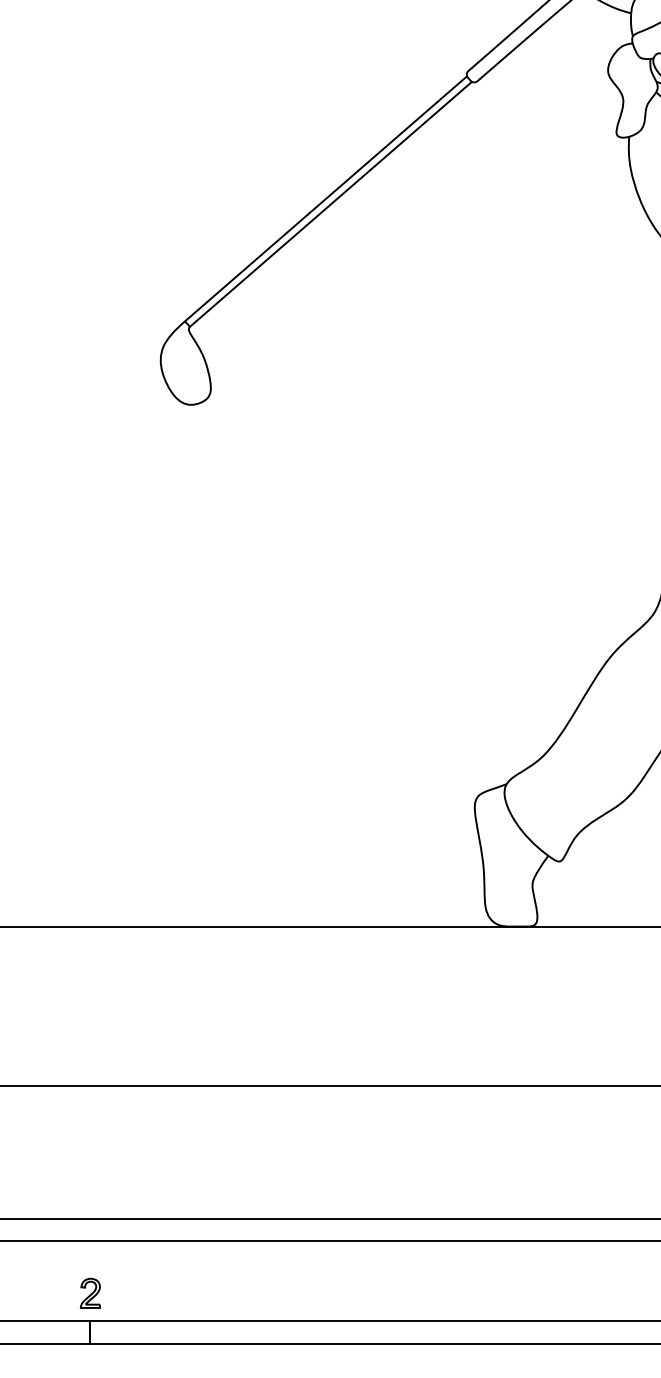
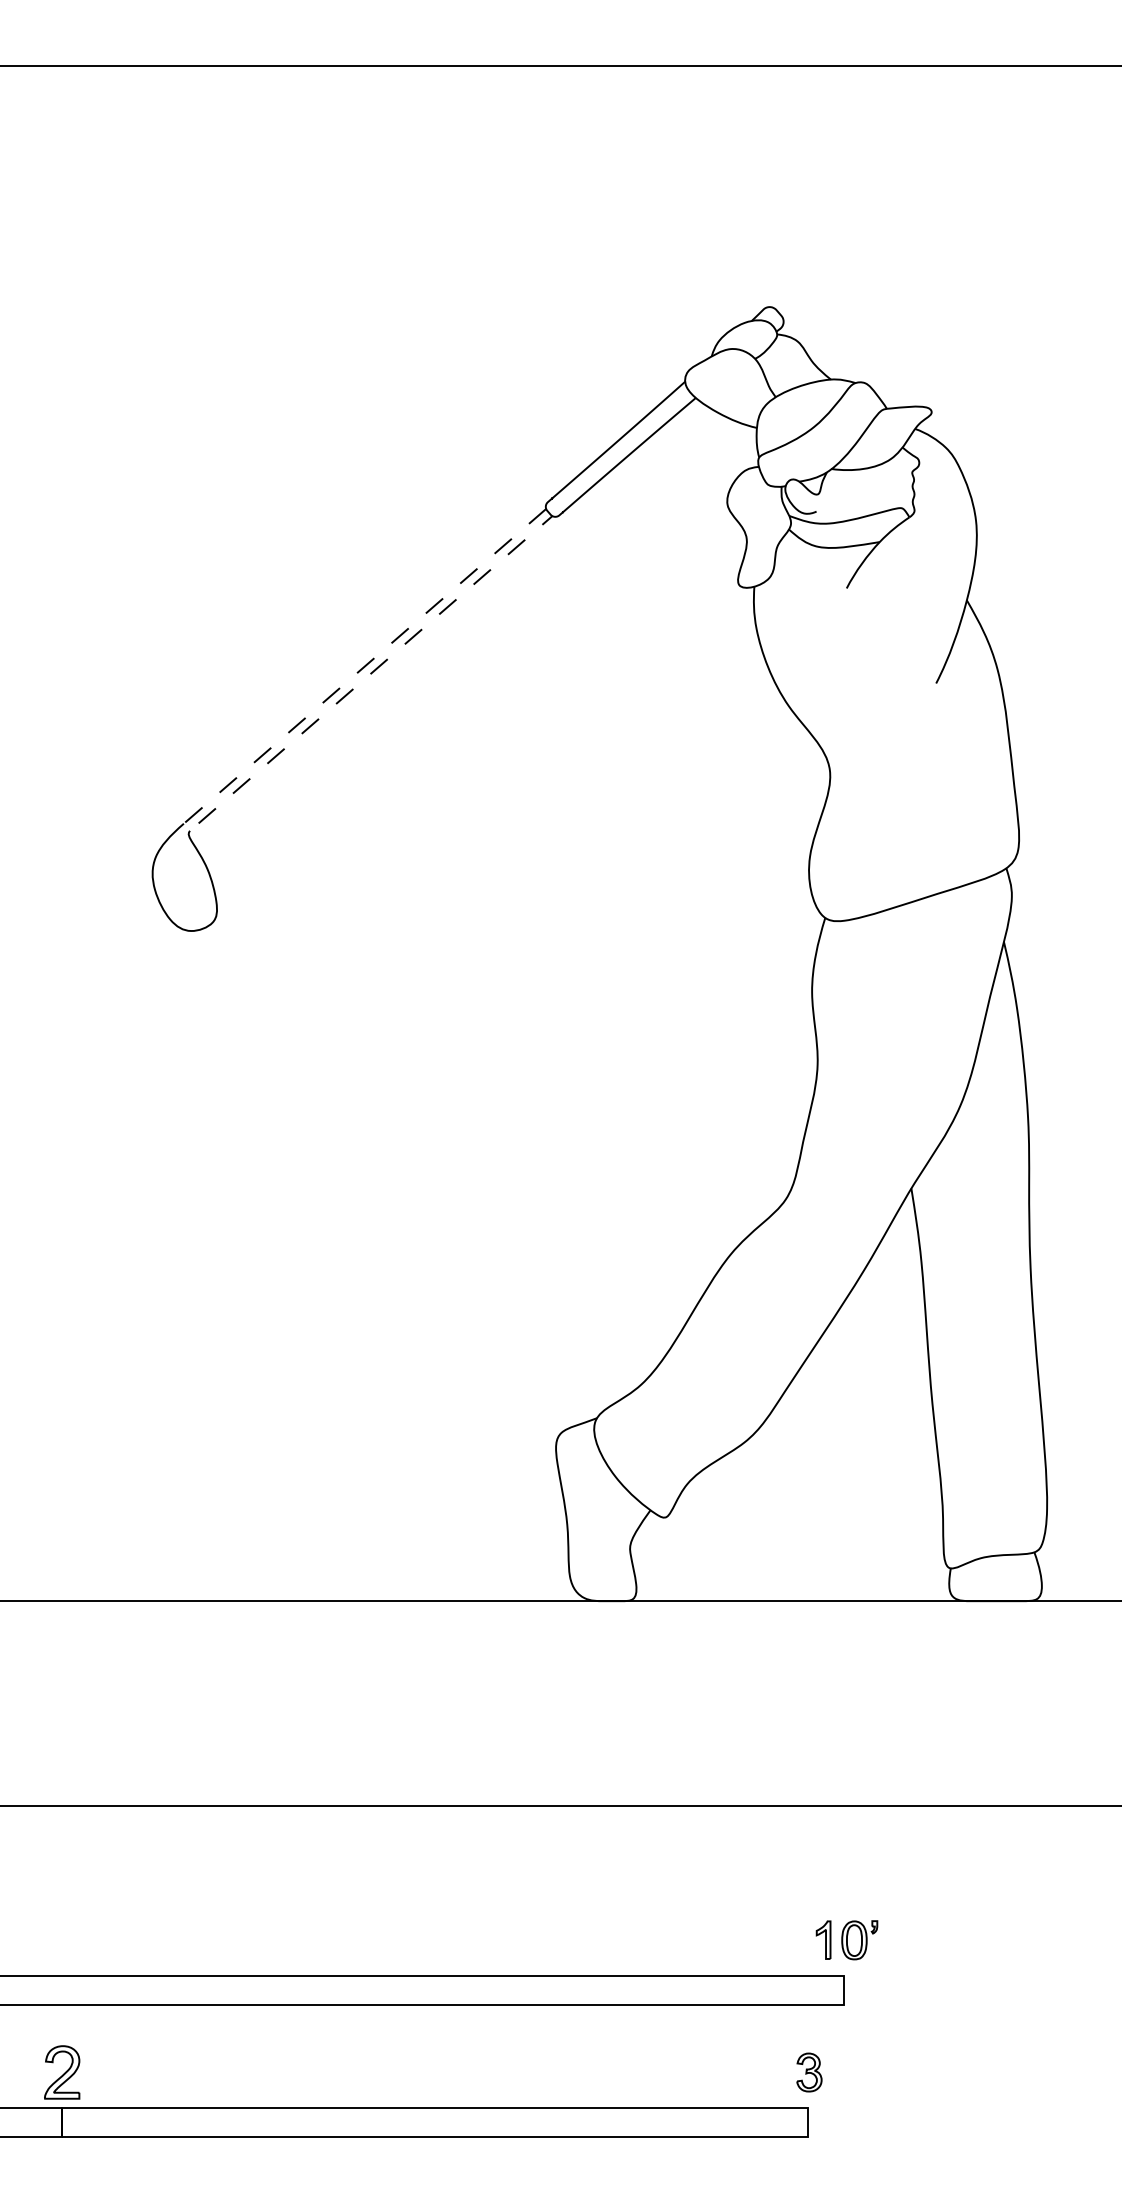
line: (187, 324) -> (186, 827), solid -> dashed
part: (90, 1292) -> (62, 2071), size x1.4

